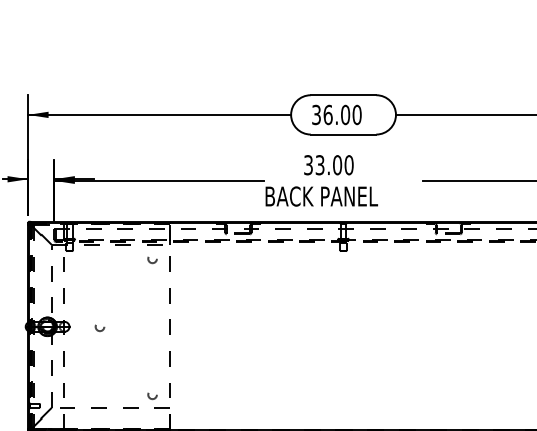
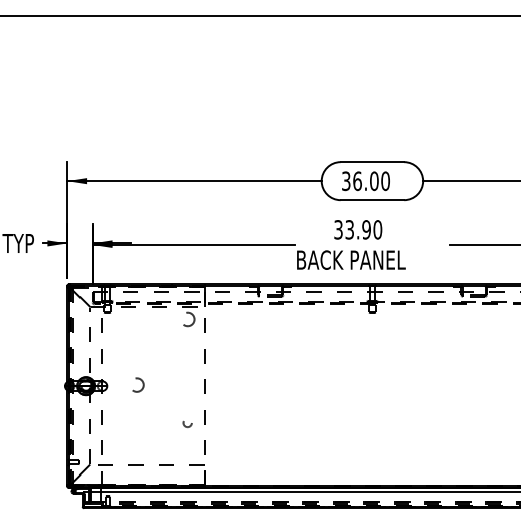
text: (337, 164) -> (366, 229), 33.00 -> 33.90
circle: (152, 259) -> (187, 321), size x1.6
circle: (99, 328) -> (136, 387), size x1.6
circle: (152, 396) -> (187, 424), moved

